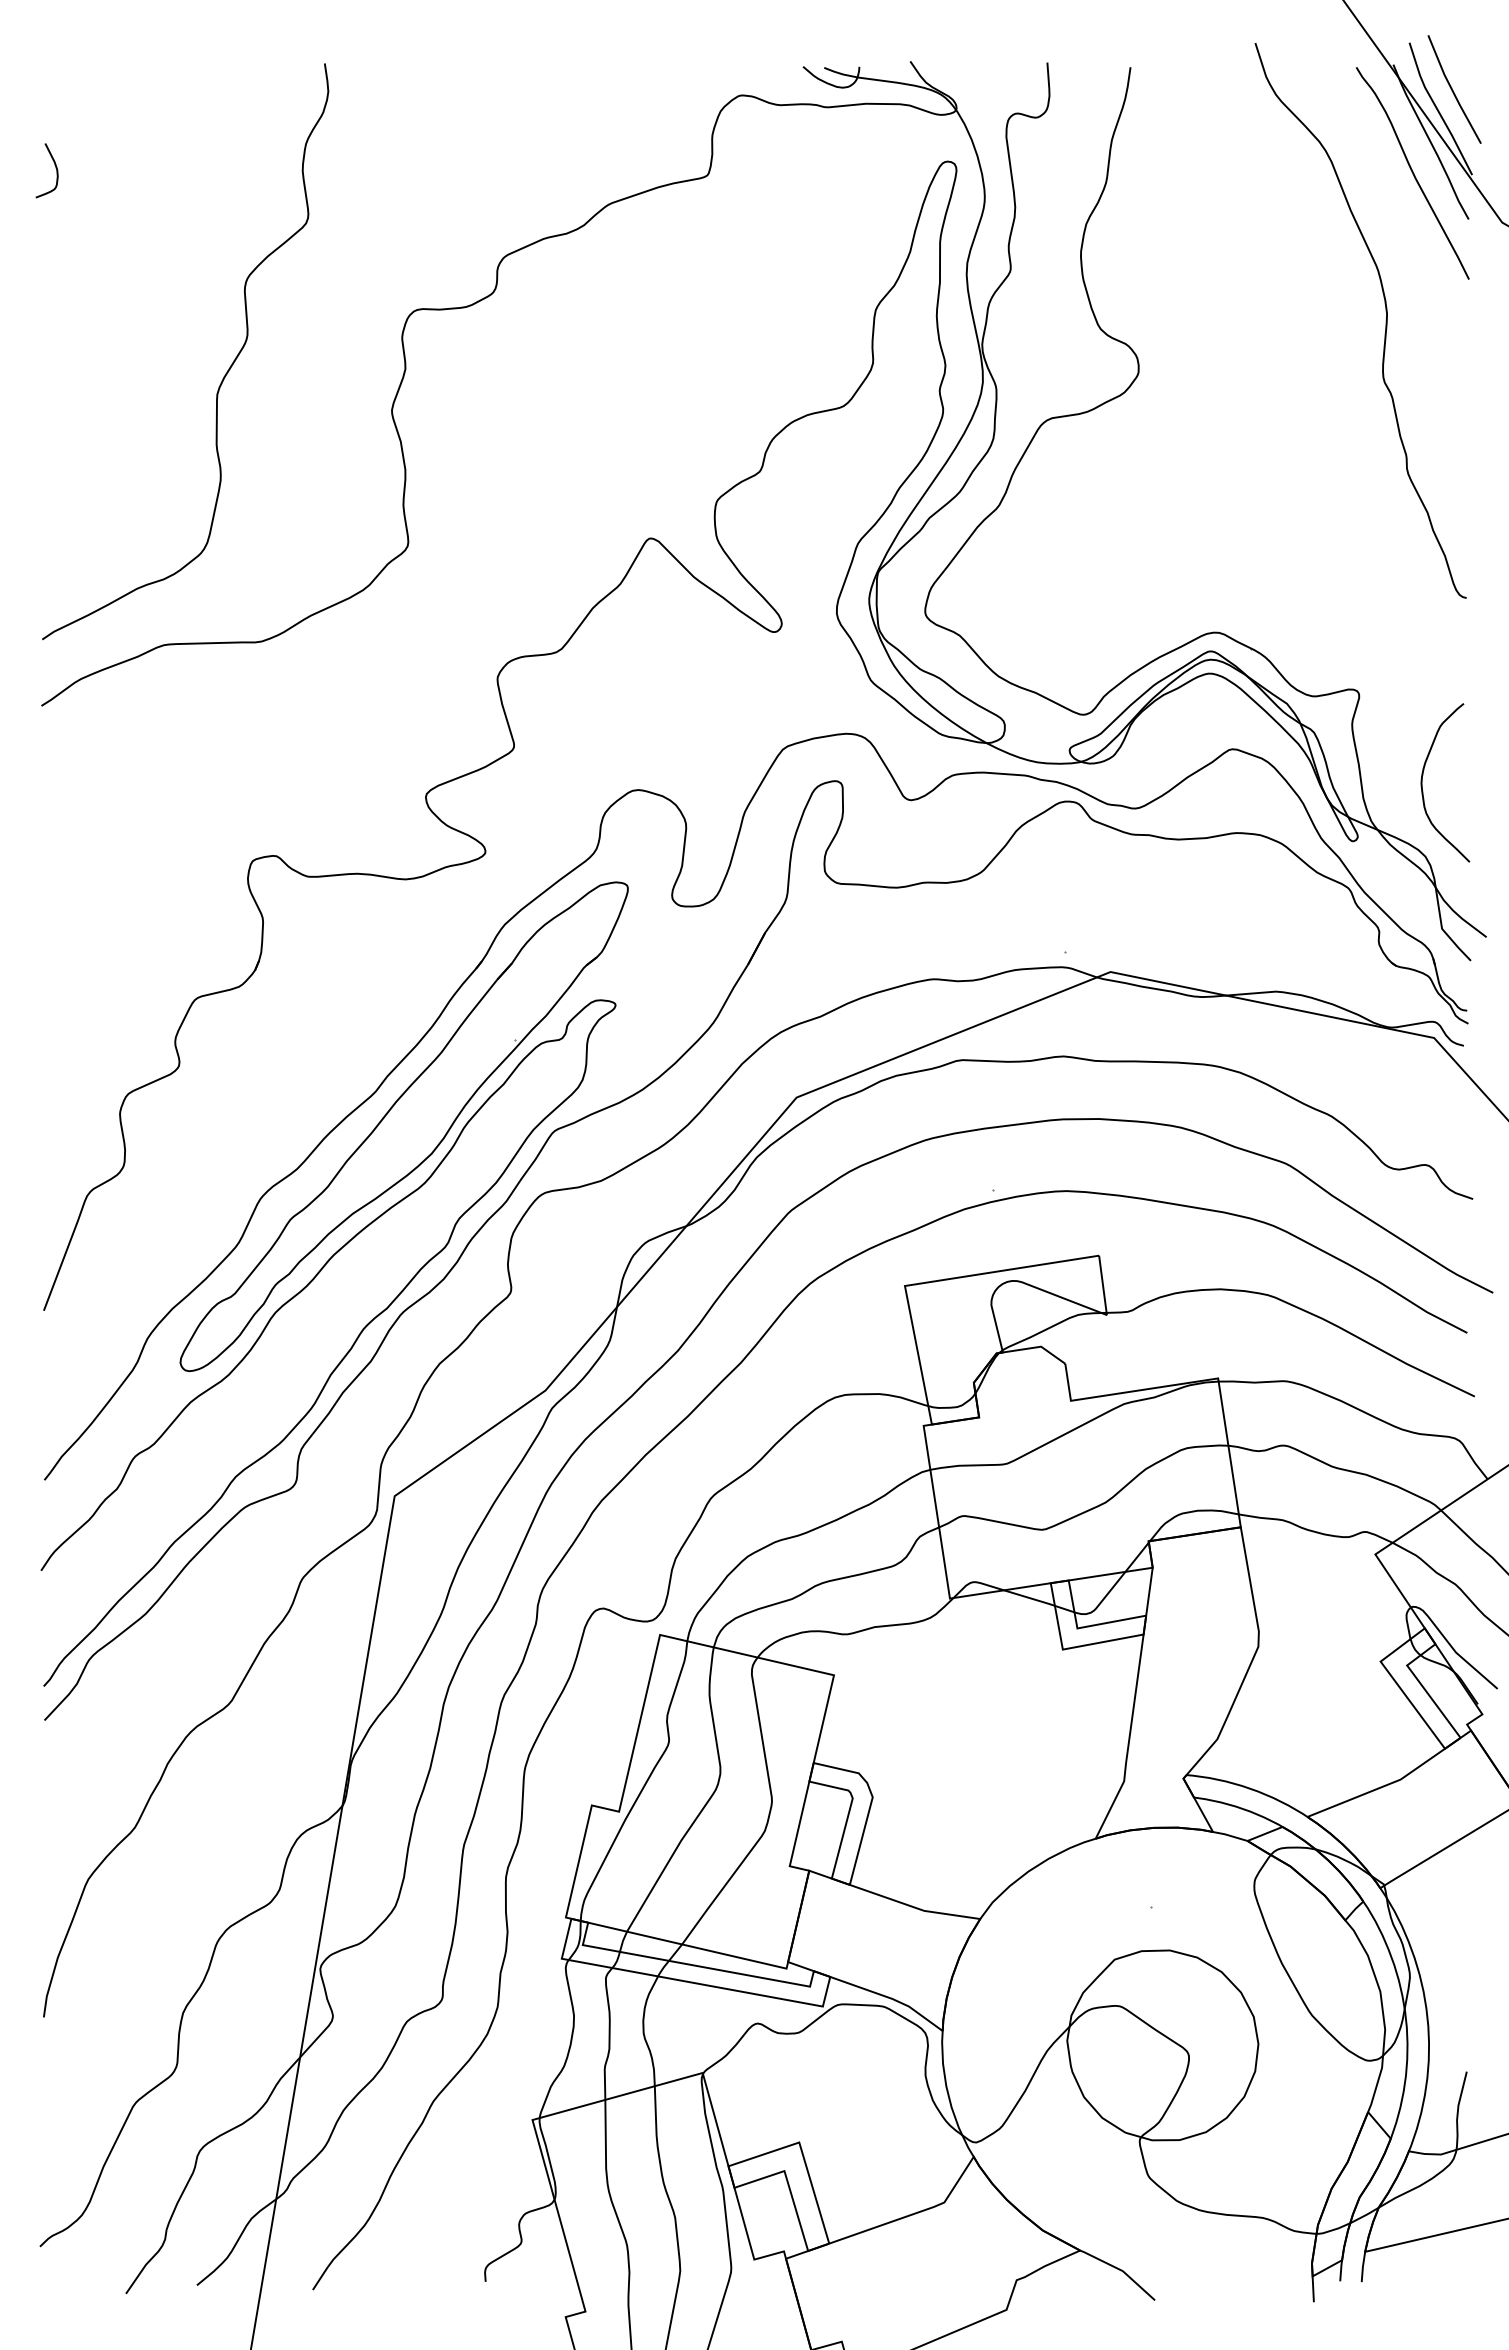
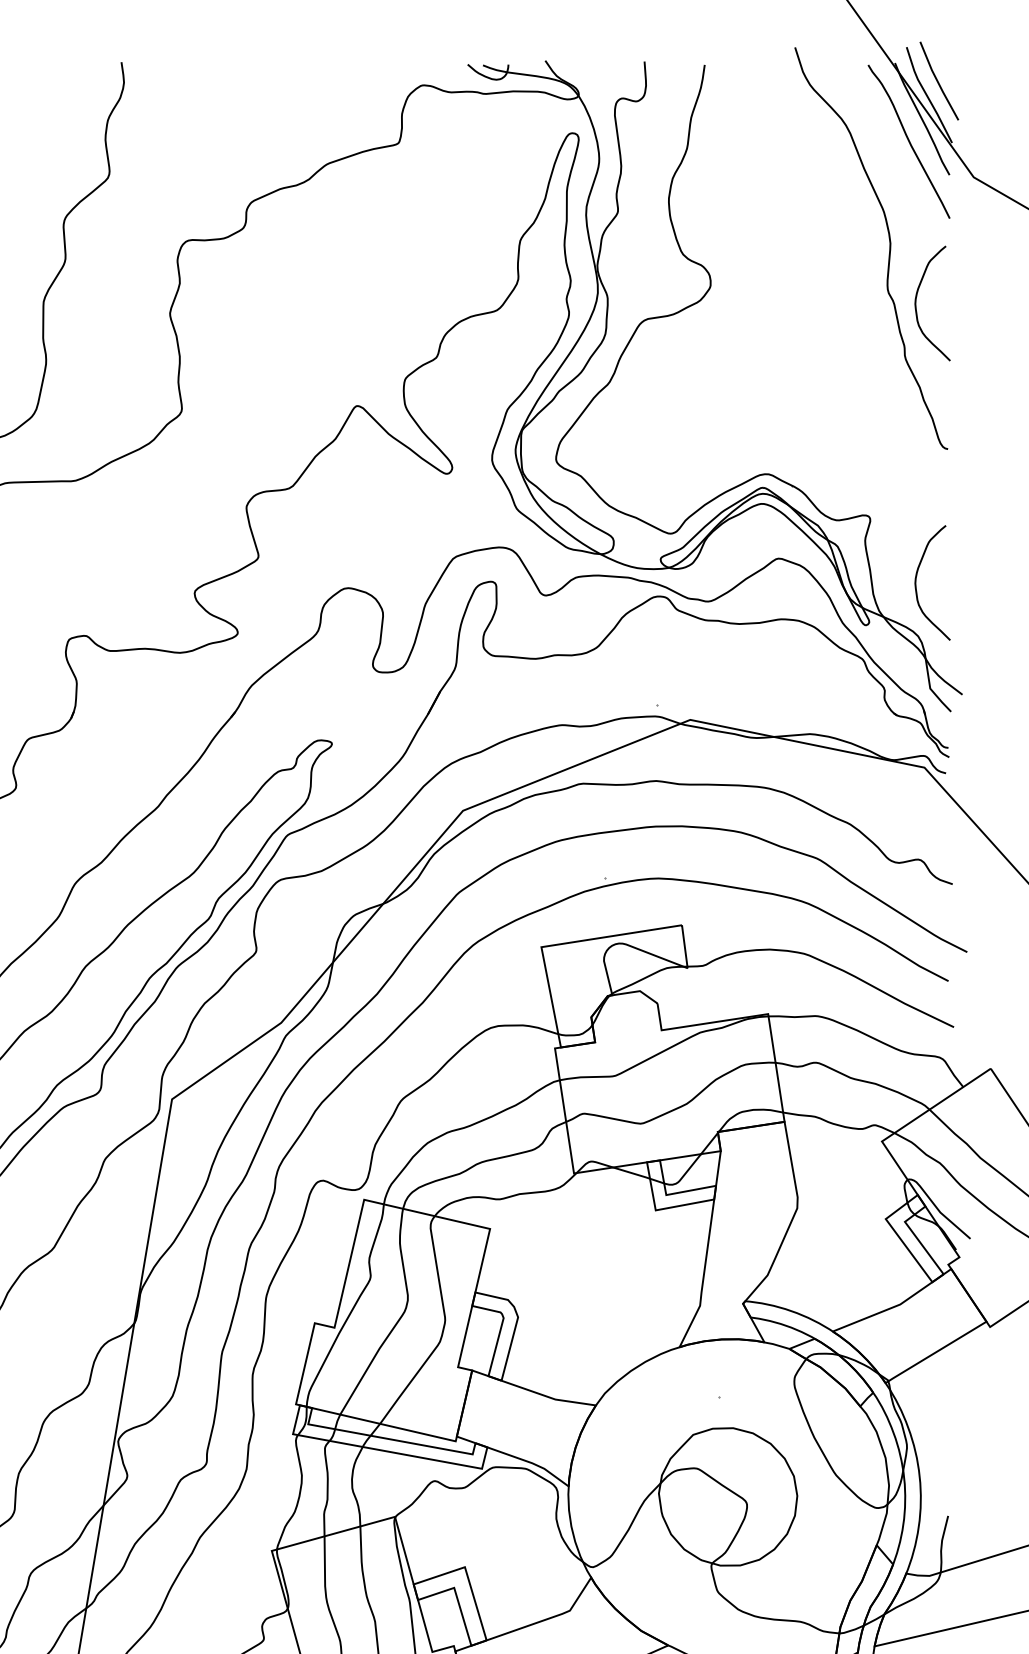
curve: (1422, 396) -> (916, 303), added
part: (403, 1126) -> (178, 831), removed

